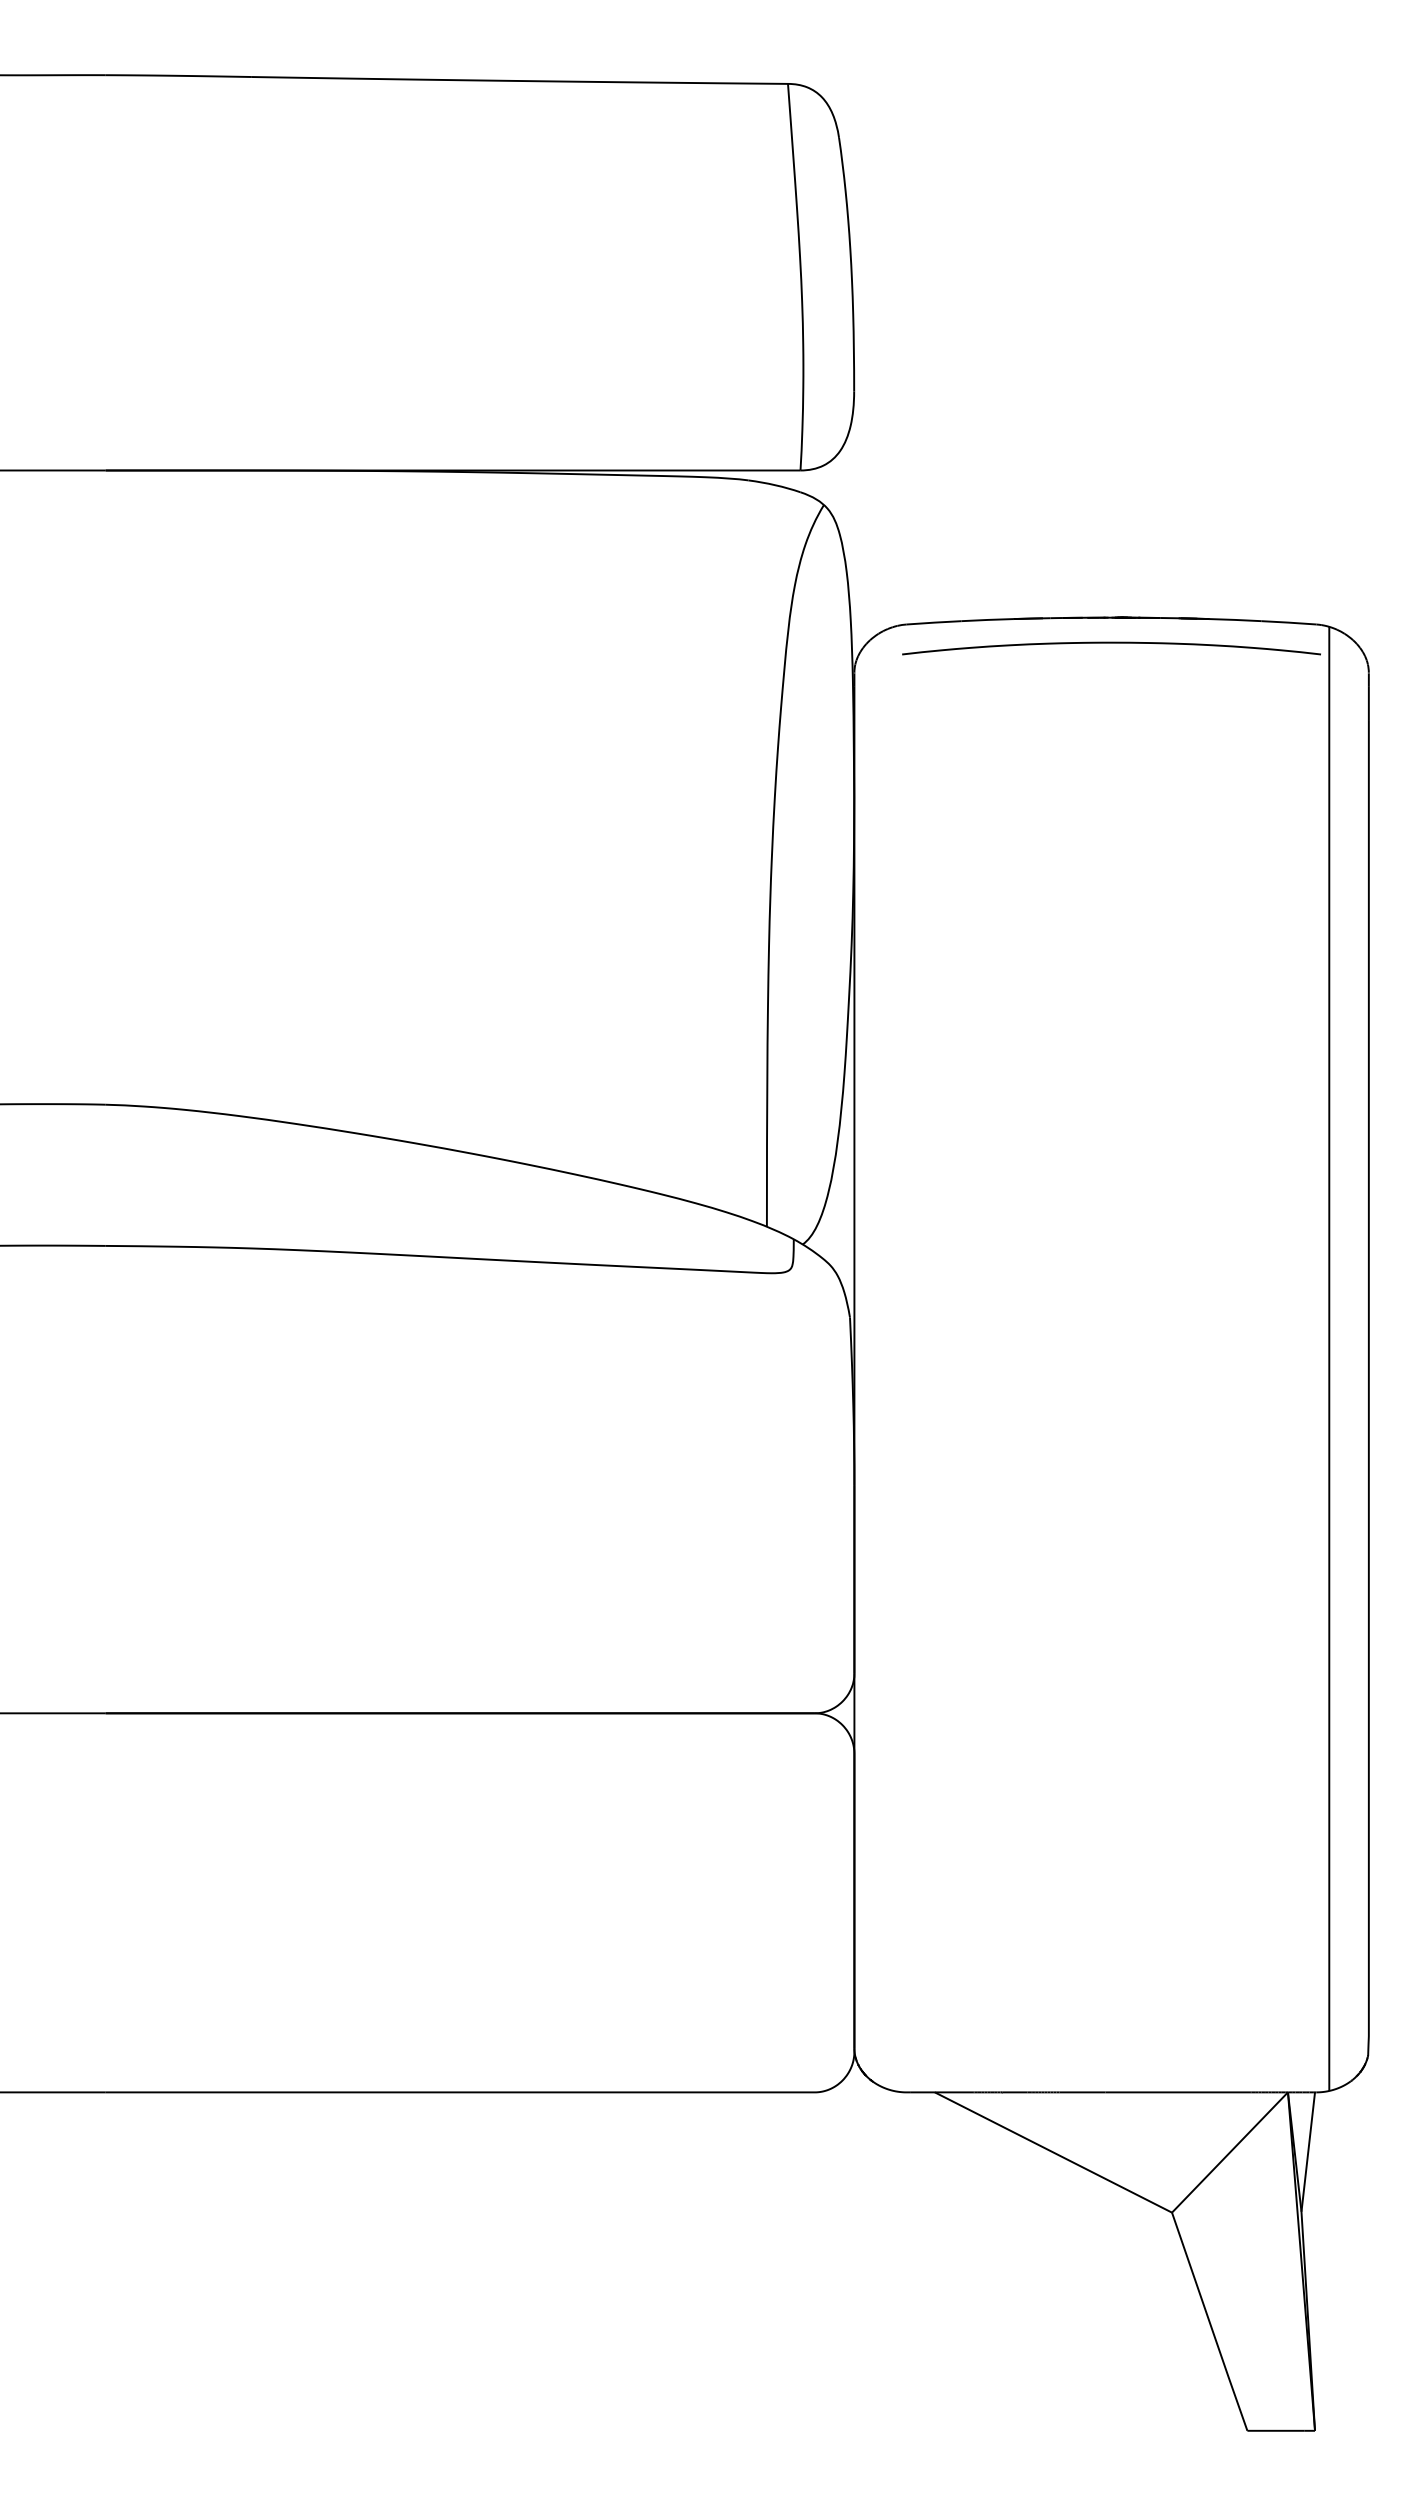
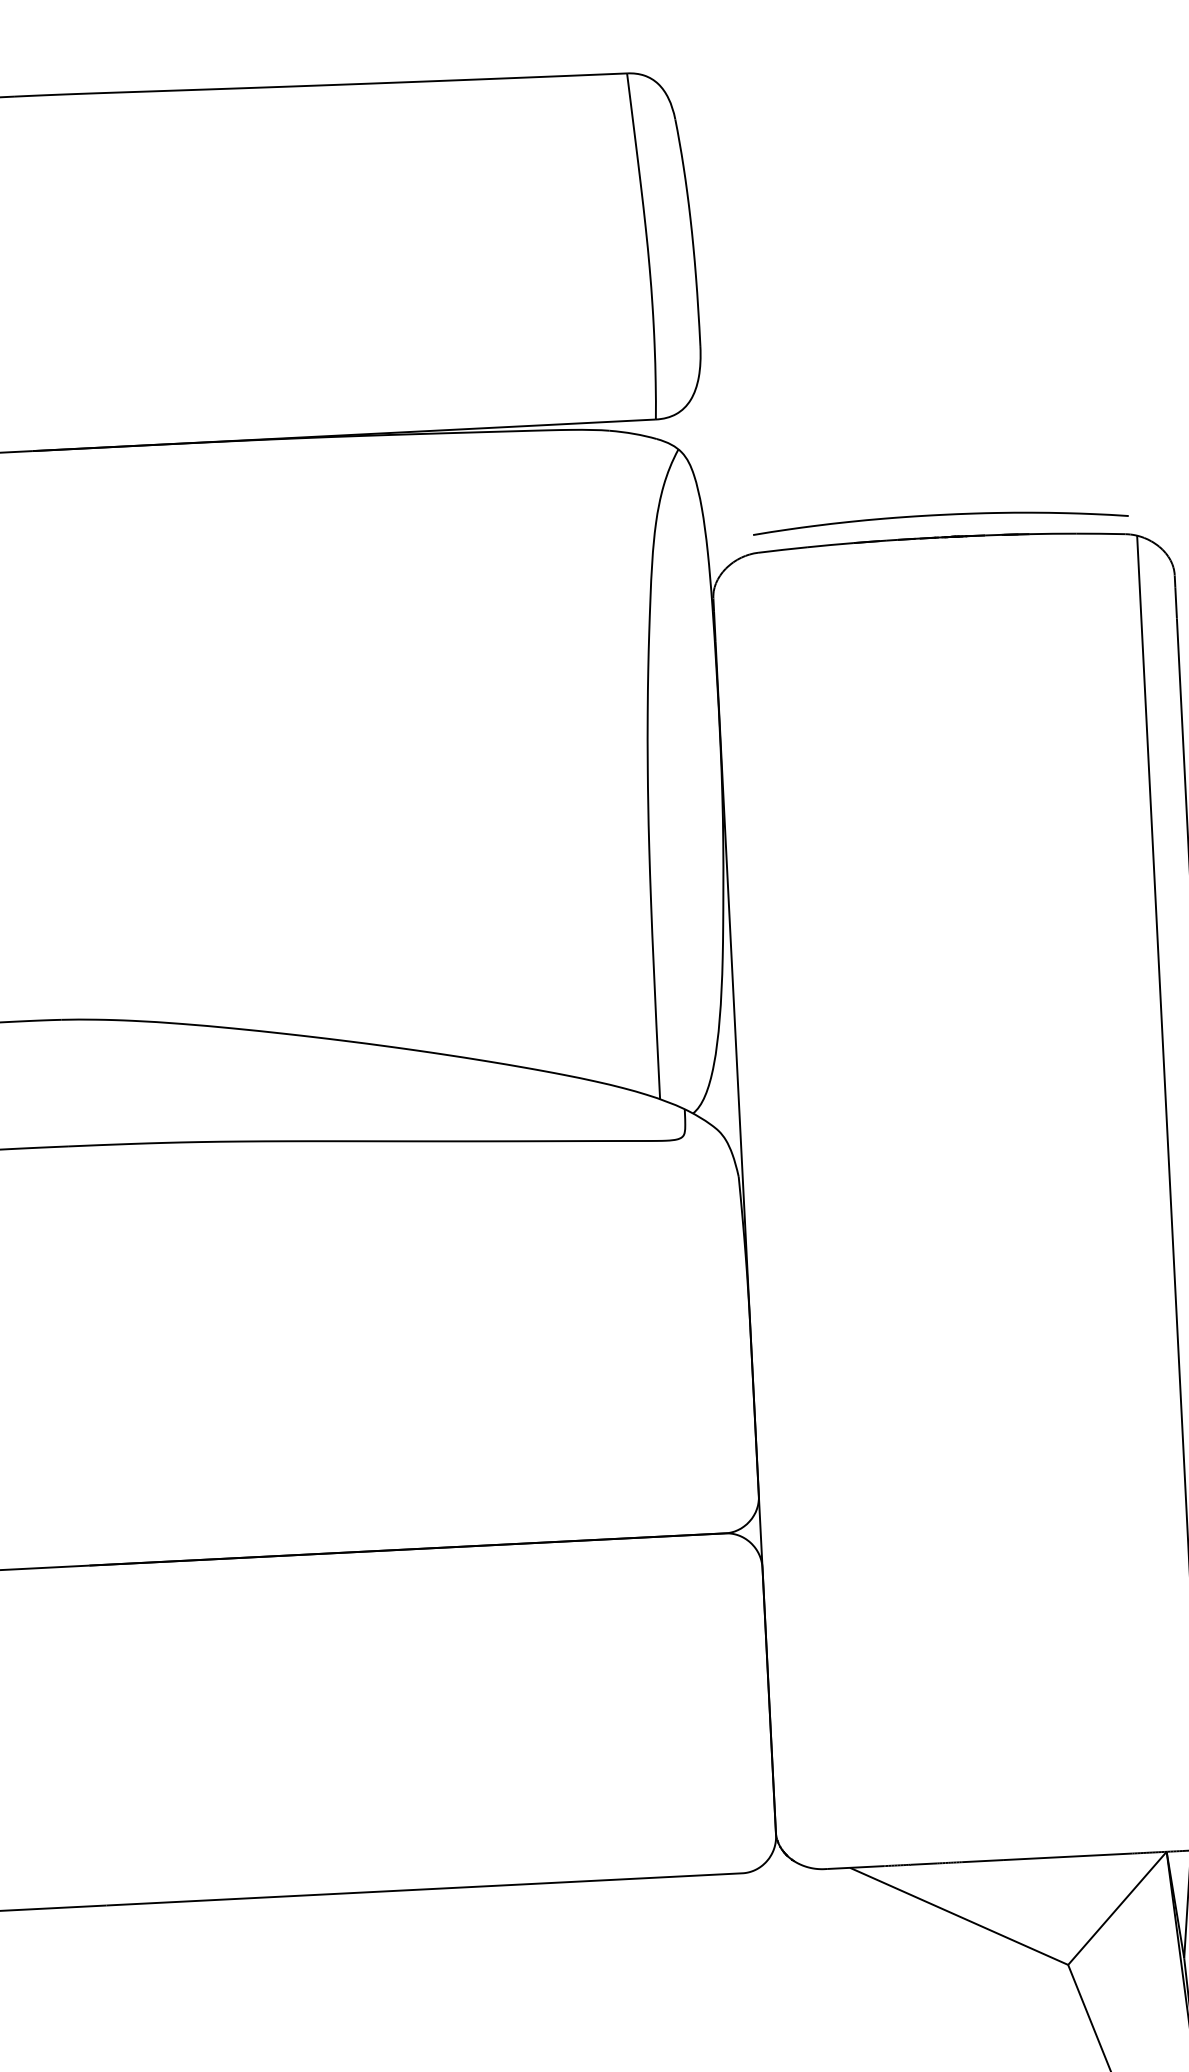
curve: (1111, 643) -> (940, 515), moved

